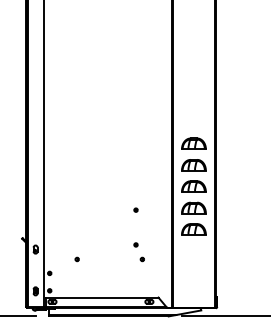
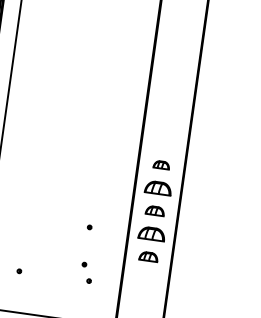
part: (193, 143) -> (161, 164), size x0.6
part: (193, 186) -> (154, 210), size x0.7
part: (193, 229) -> (148, 256), size x0.7

